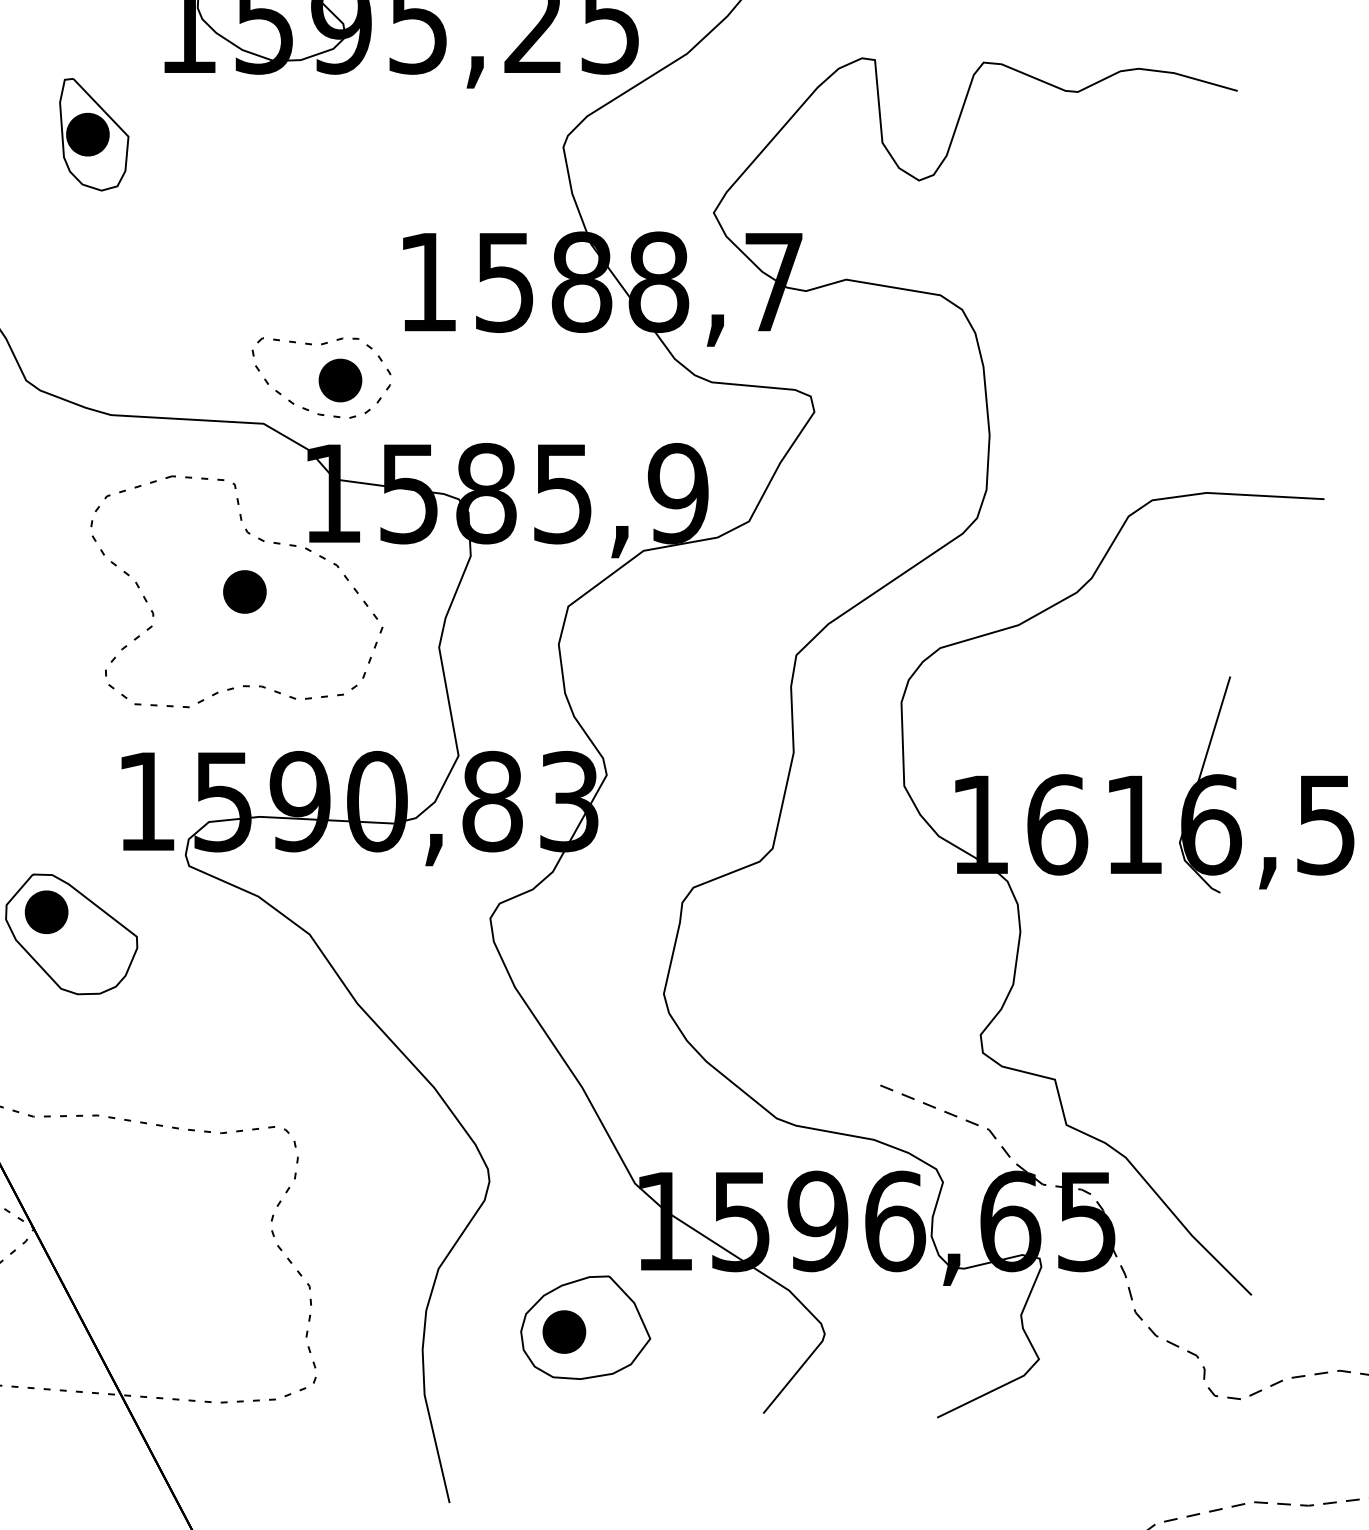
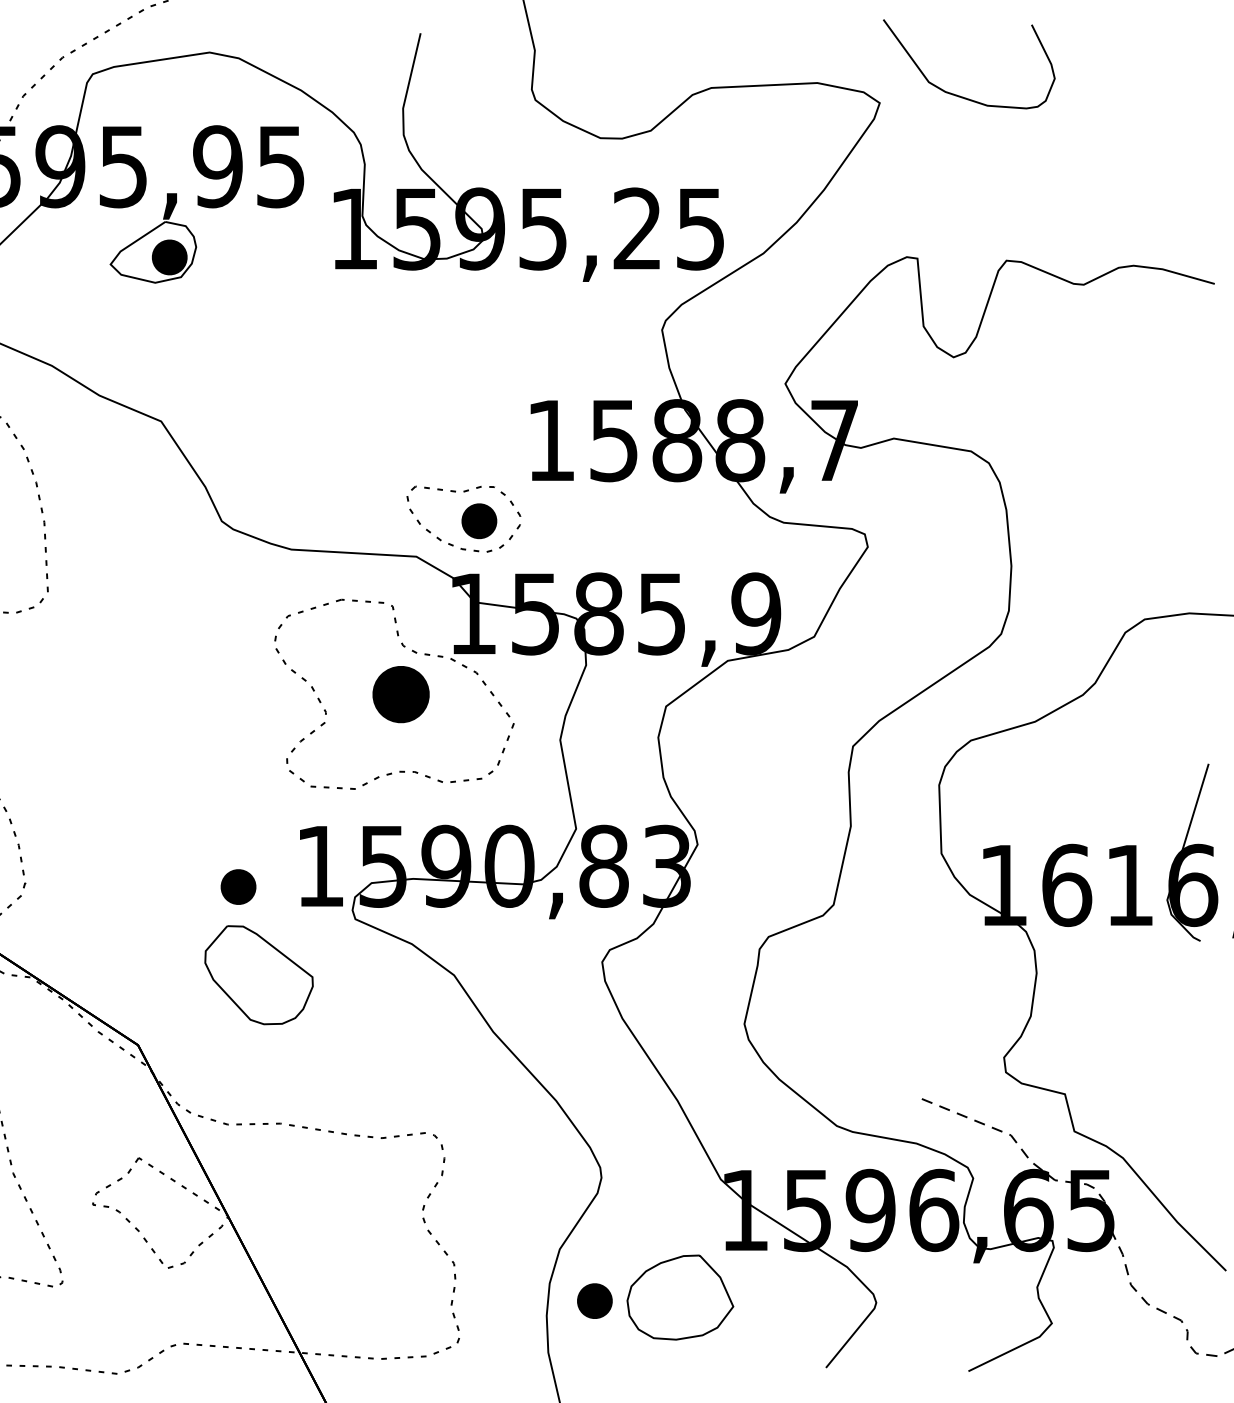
part: (94, 134) -> (277, 319), removed
part: (244, 591) -> (400, 694), size x1.6
part: (46, 911) -> (238, 886), moved
part: (563, 1331) -> (594, 1300), moved

